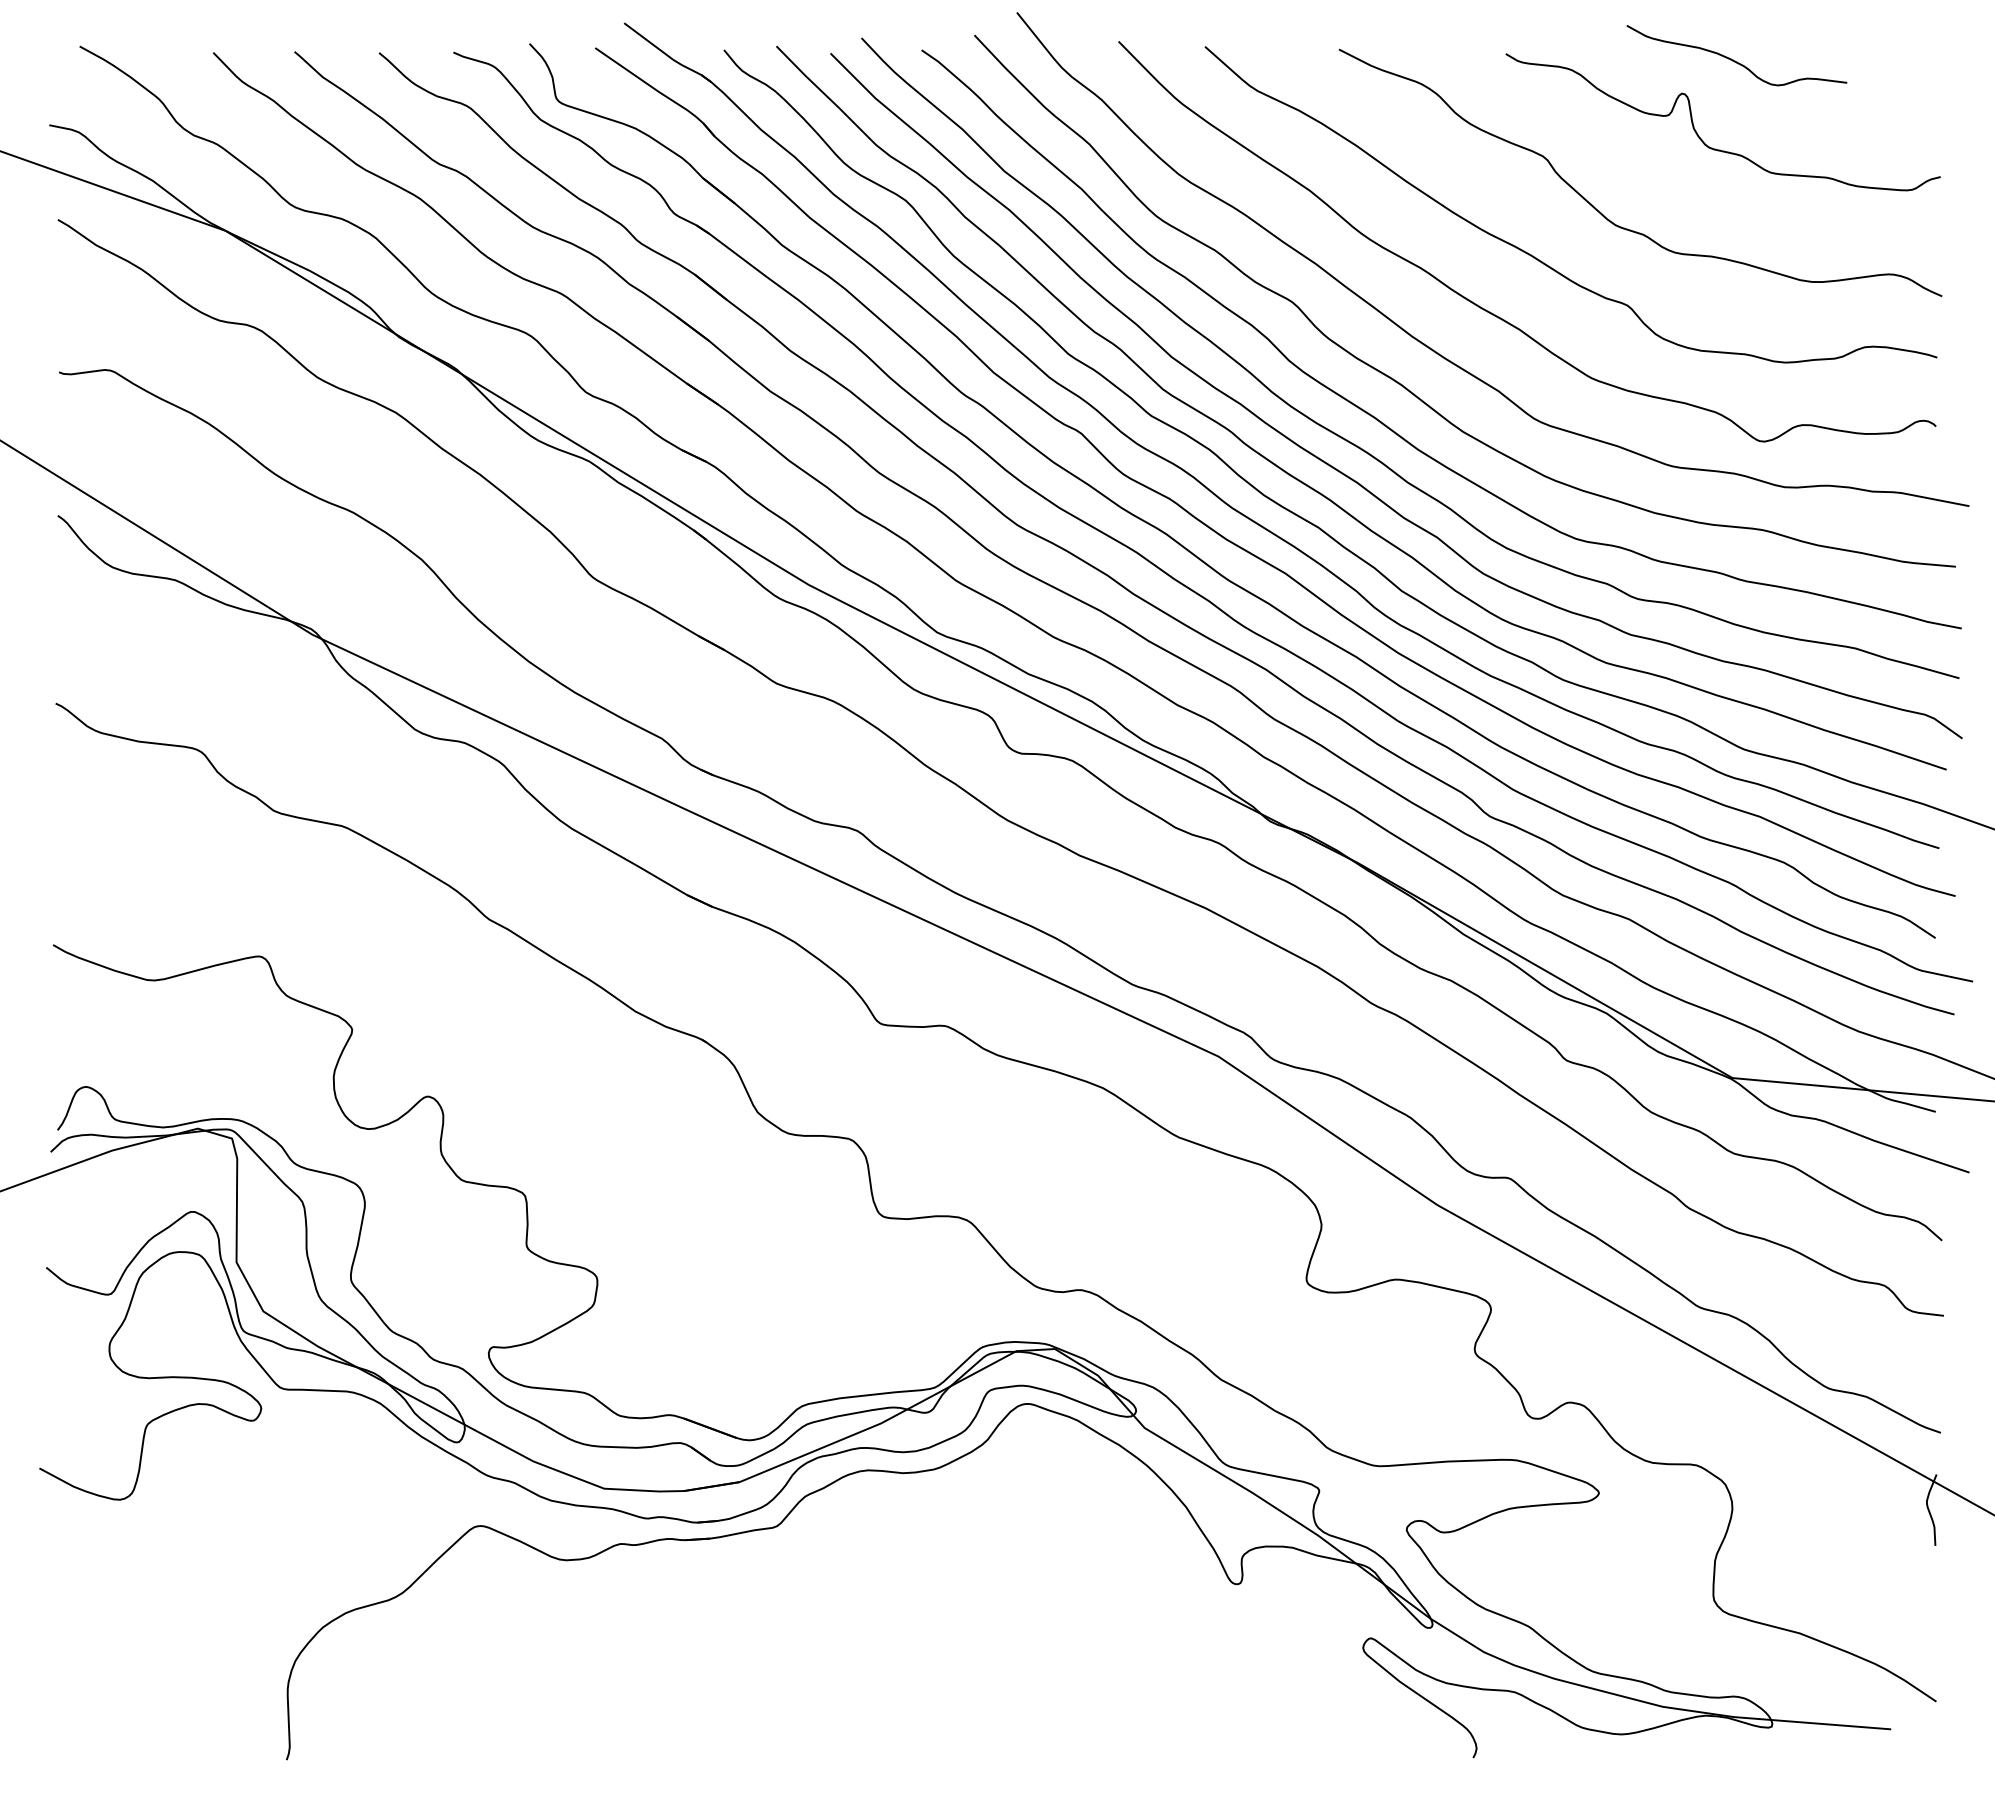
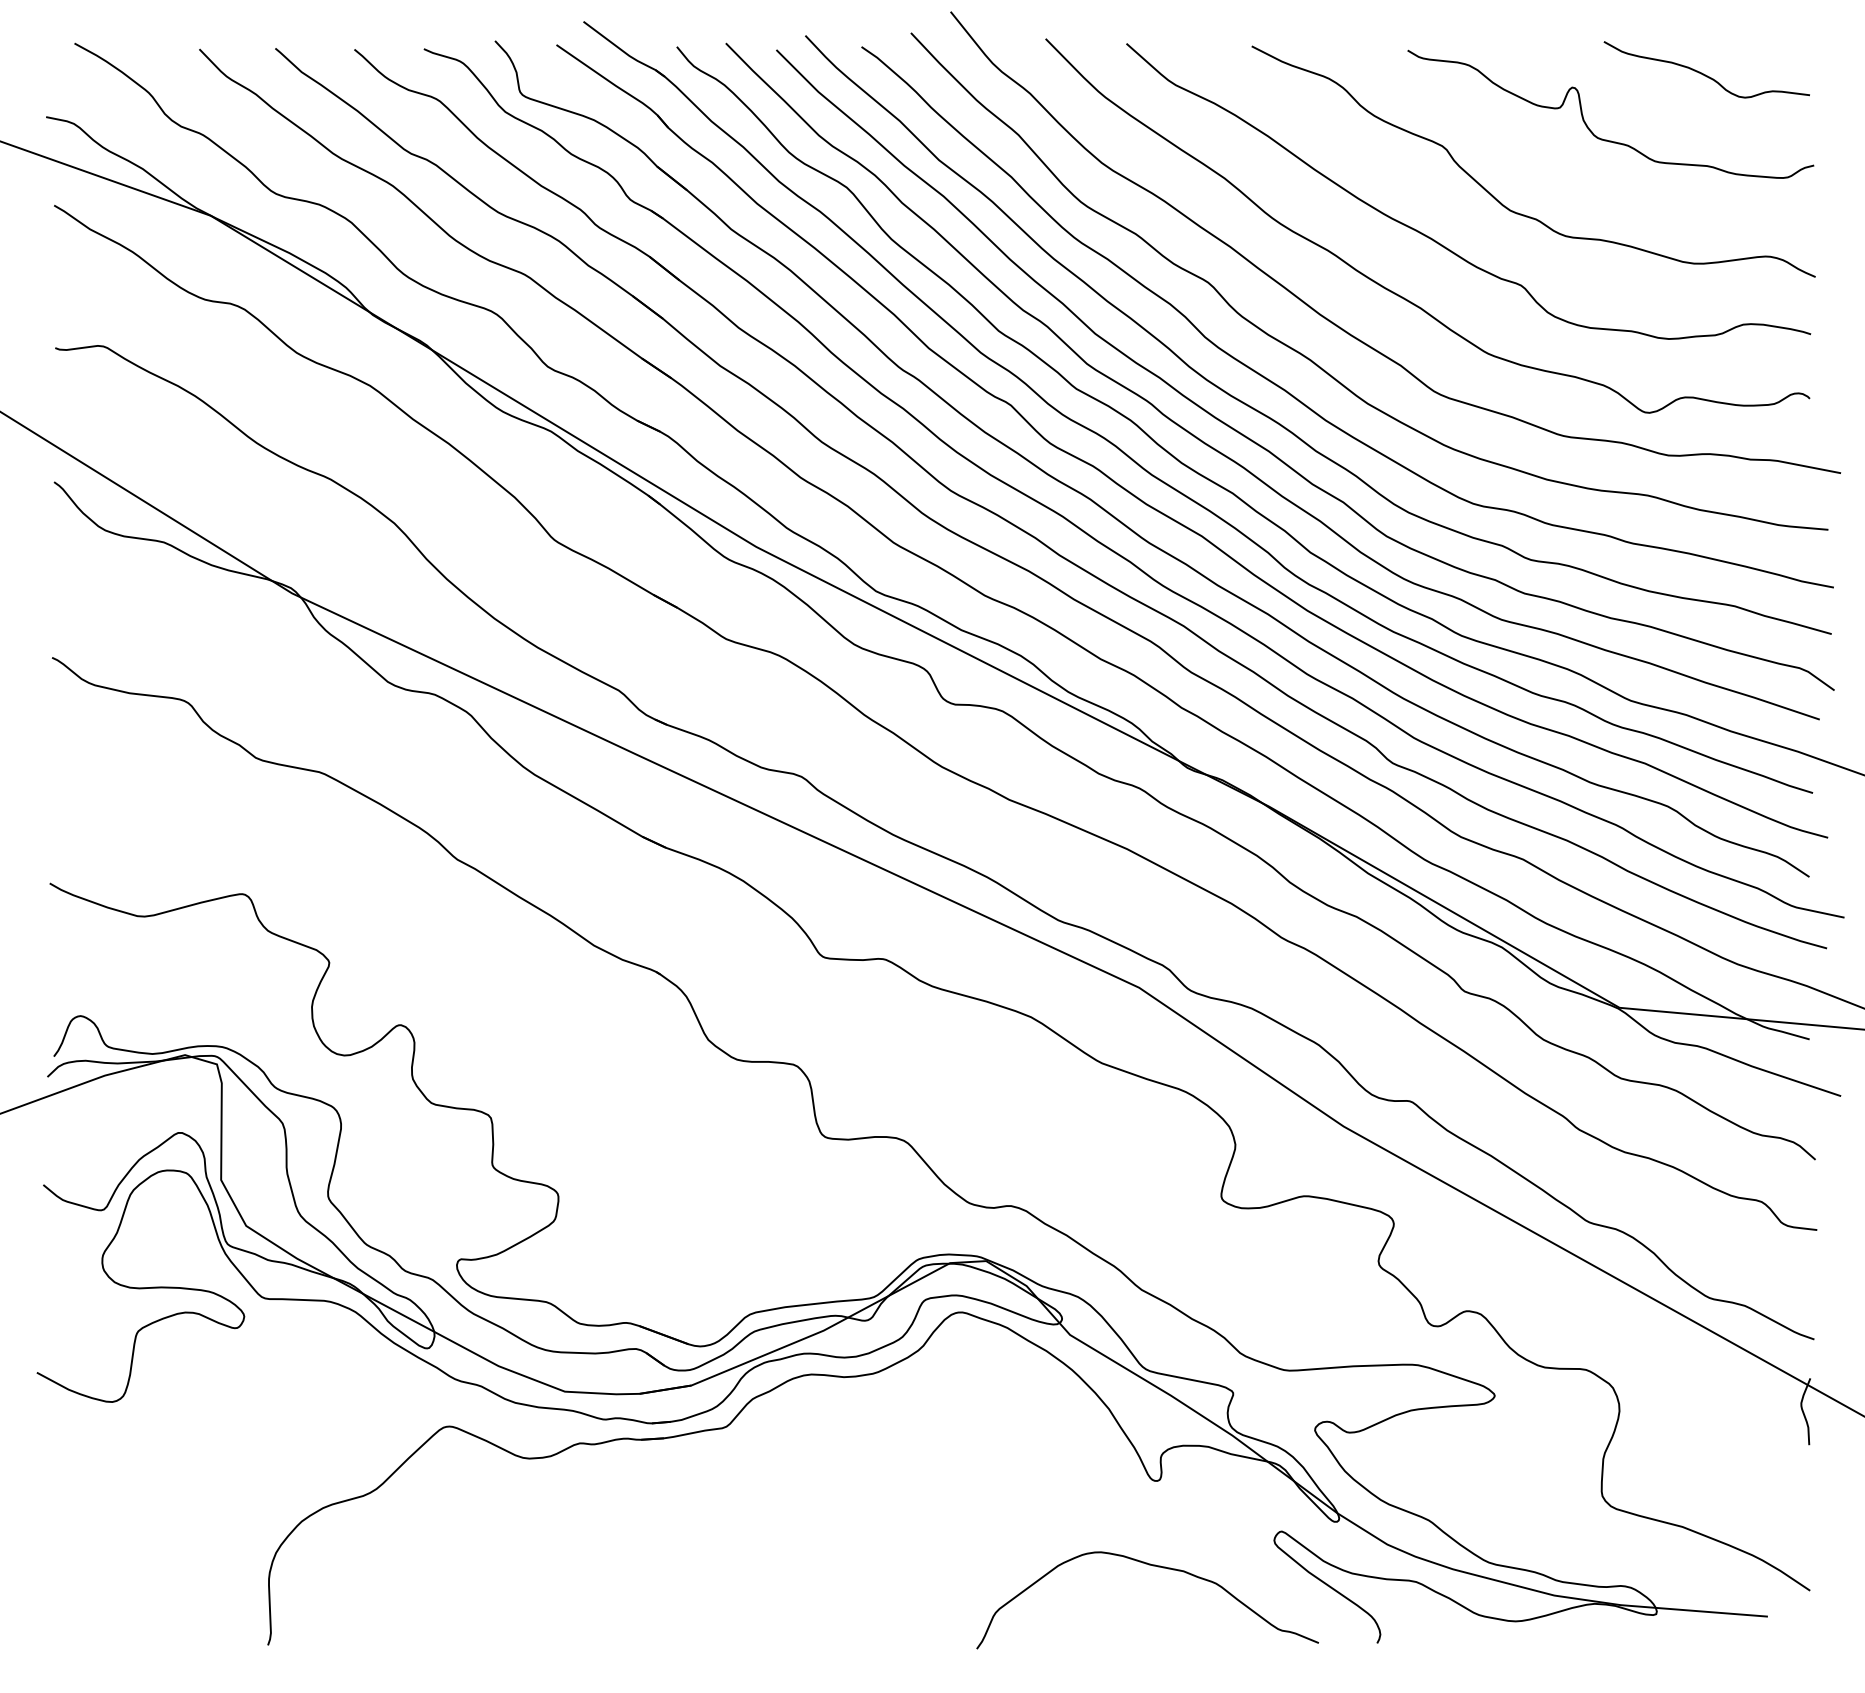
curve: (1733, 59) -> (1703, 73), moved
curve: (1232, 1675) -> (1152, 1566), added

